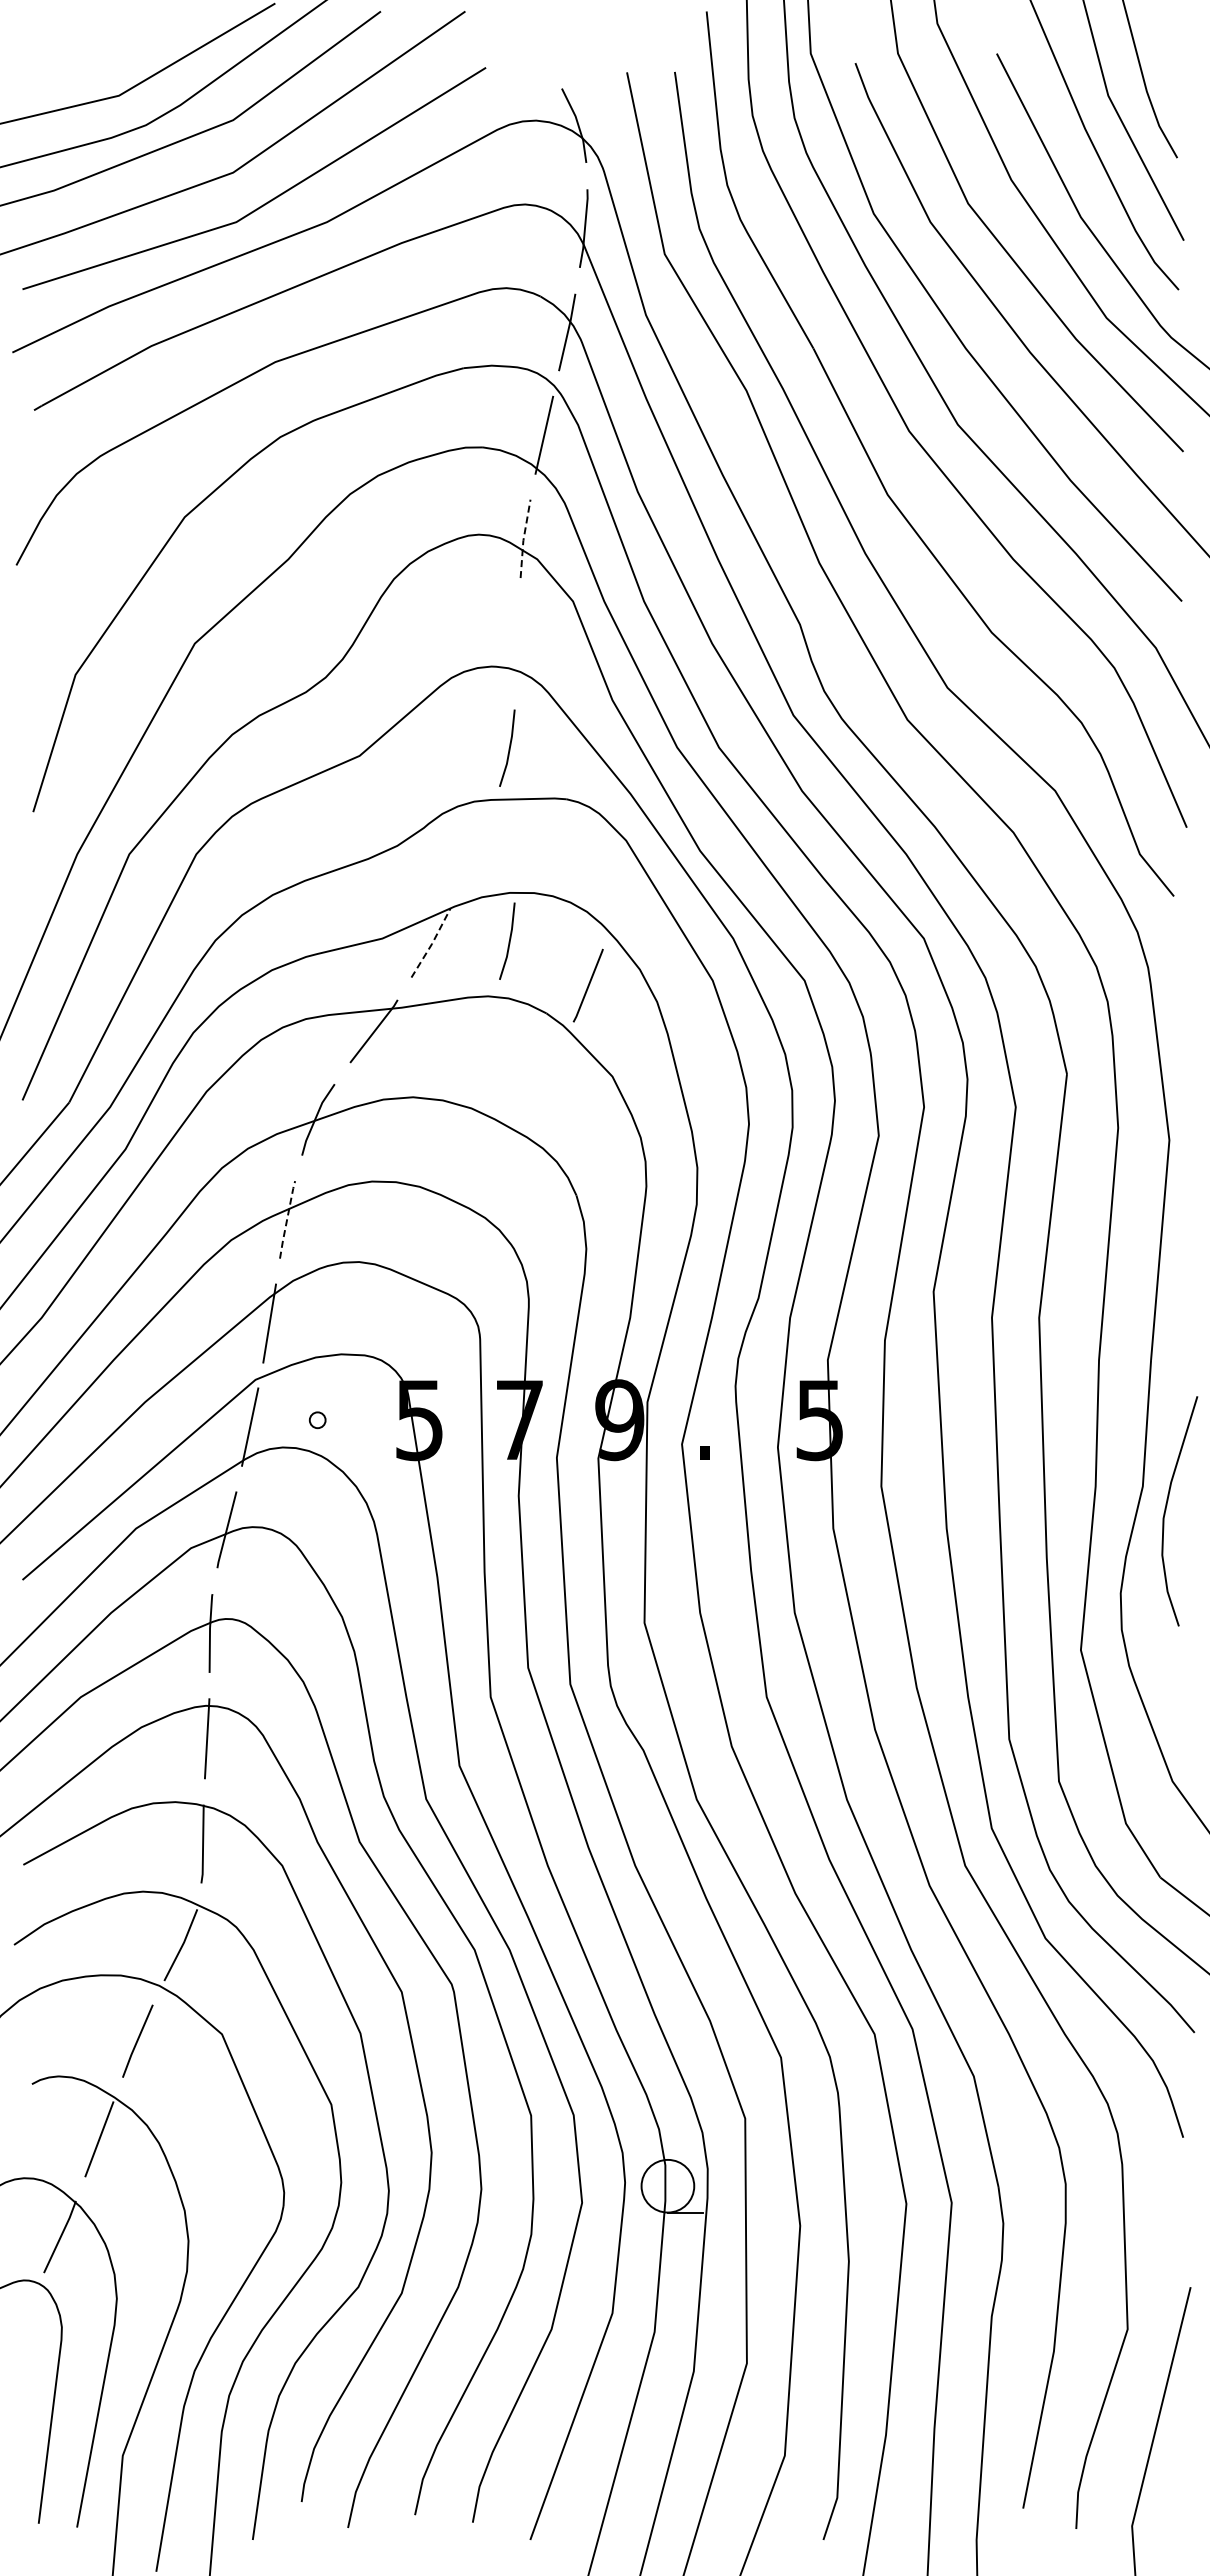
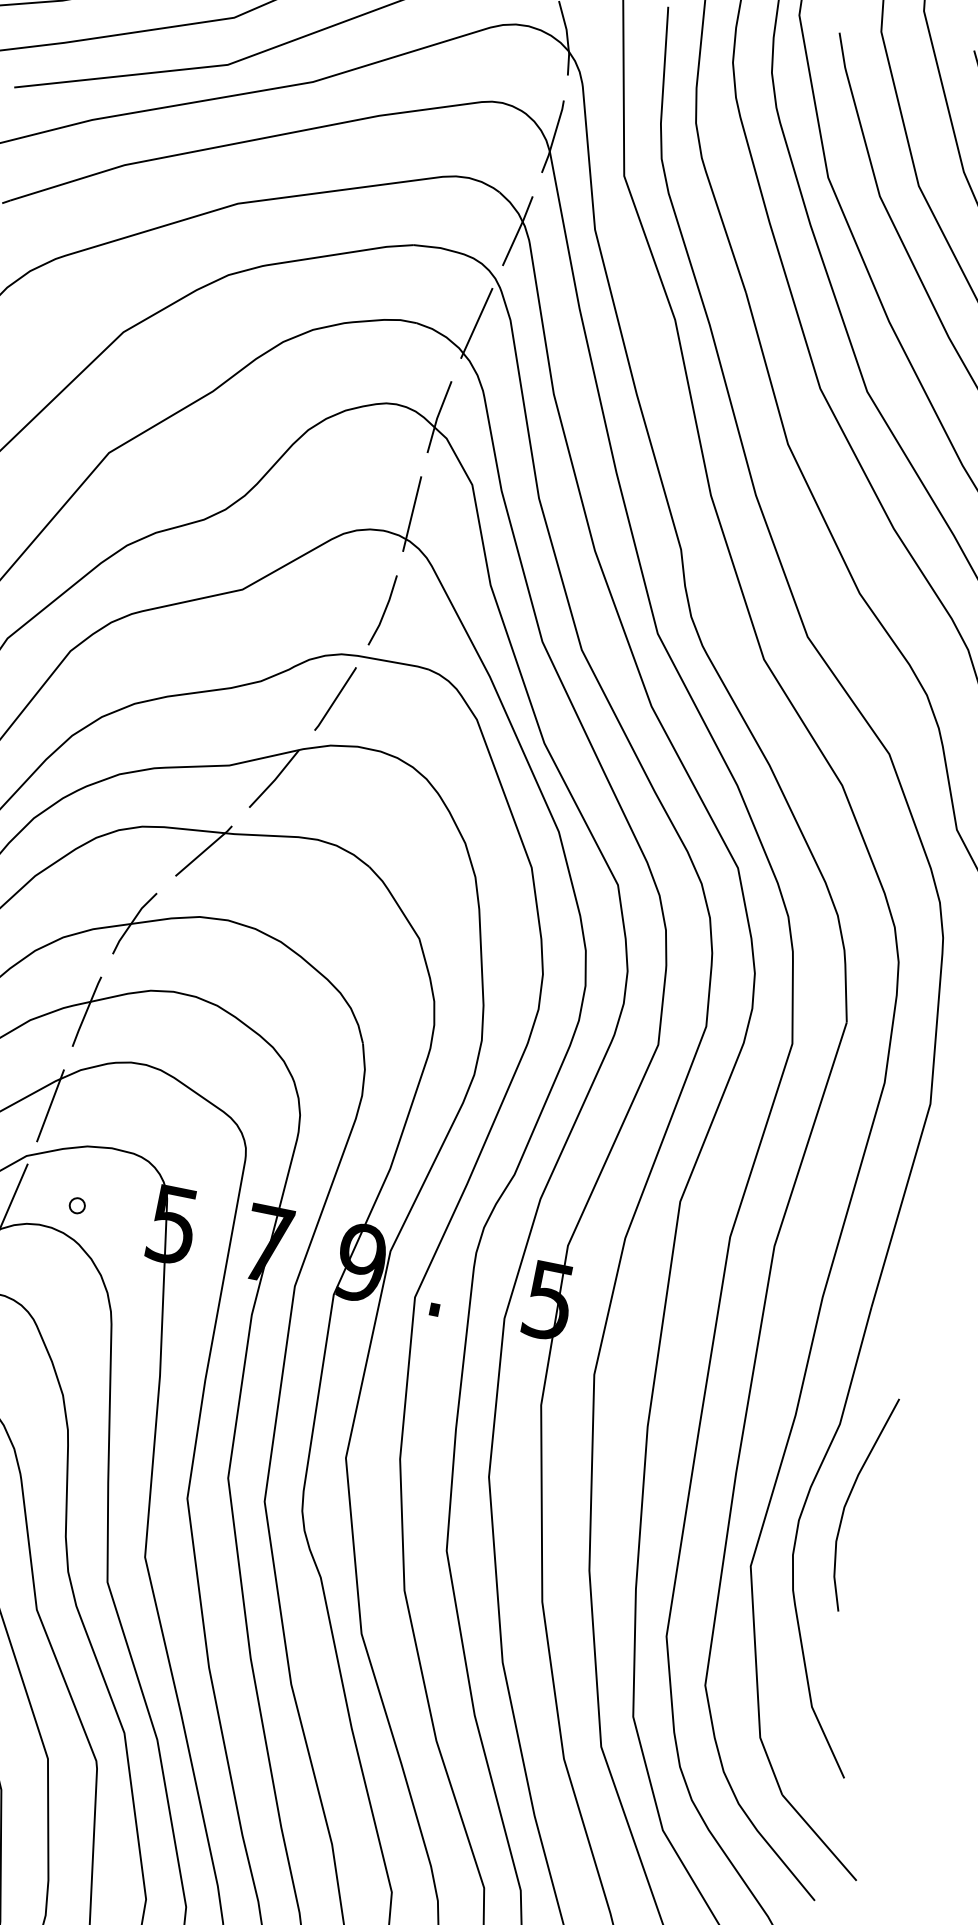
line: (523, 538) -> (437, 416), dashed -> solid
line: (517, 643) -> (412, 513), added
line: (508, 941) -> (347, 792), removed
line: (432, 943) -> (275, 779), dashed -> solid
line: (587, 985) -> (334, 698), moved
line: (287, 1219) -> (86, 1011), dashed -> solid
curve: (1166, 1510) -> (848, 1500), moved

